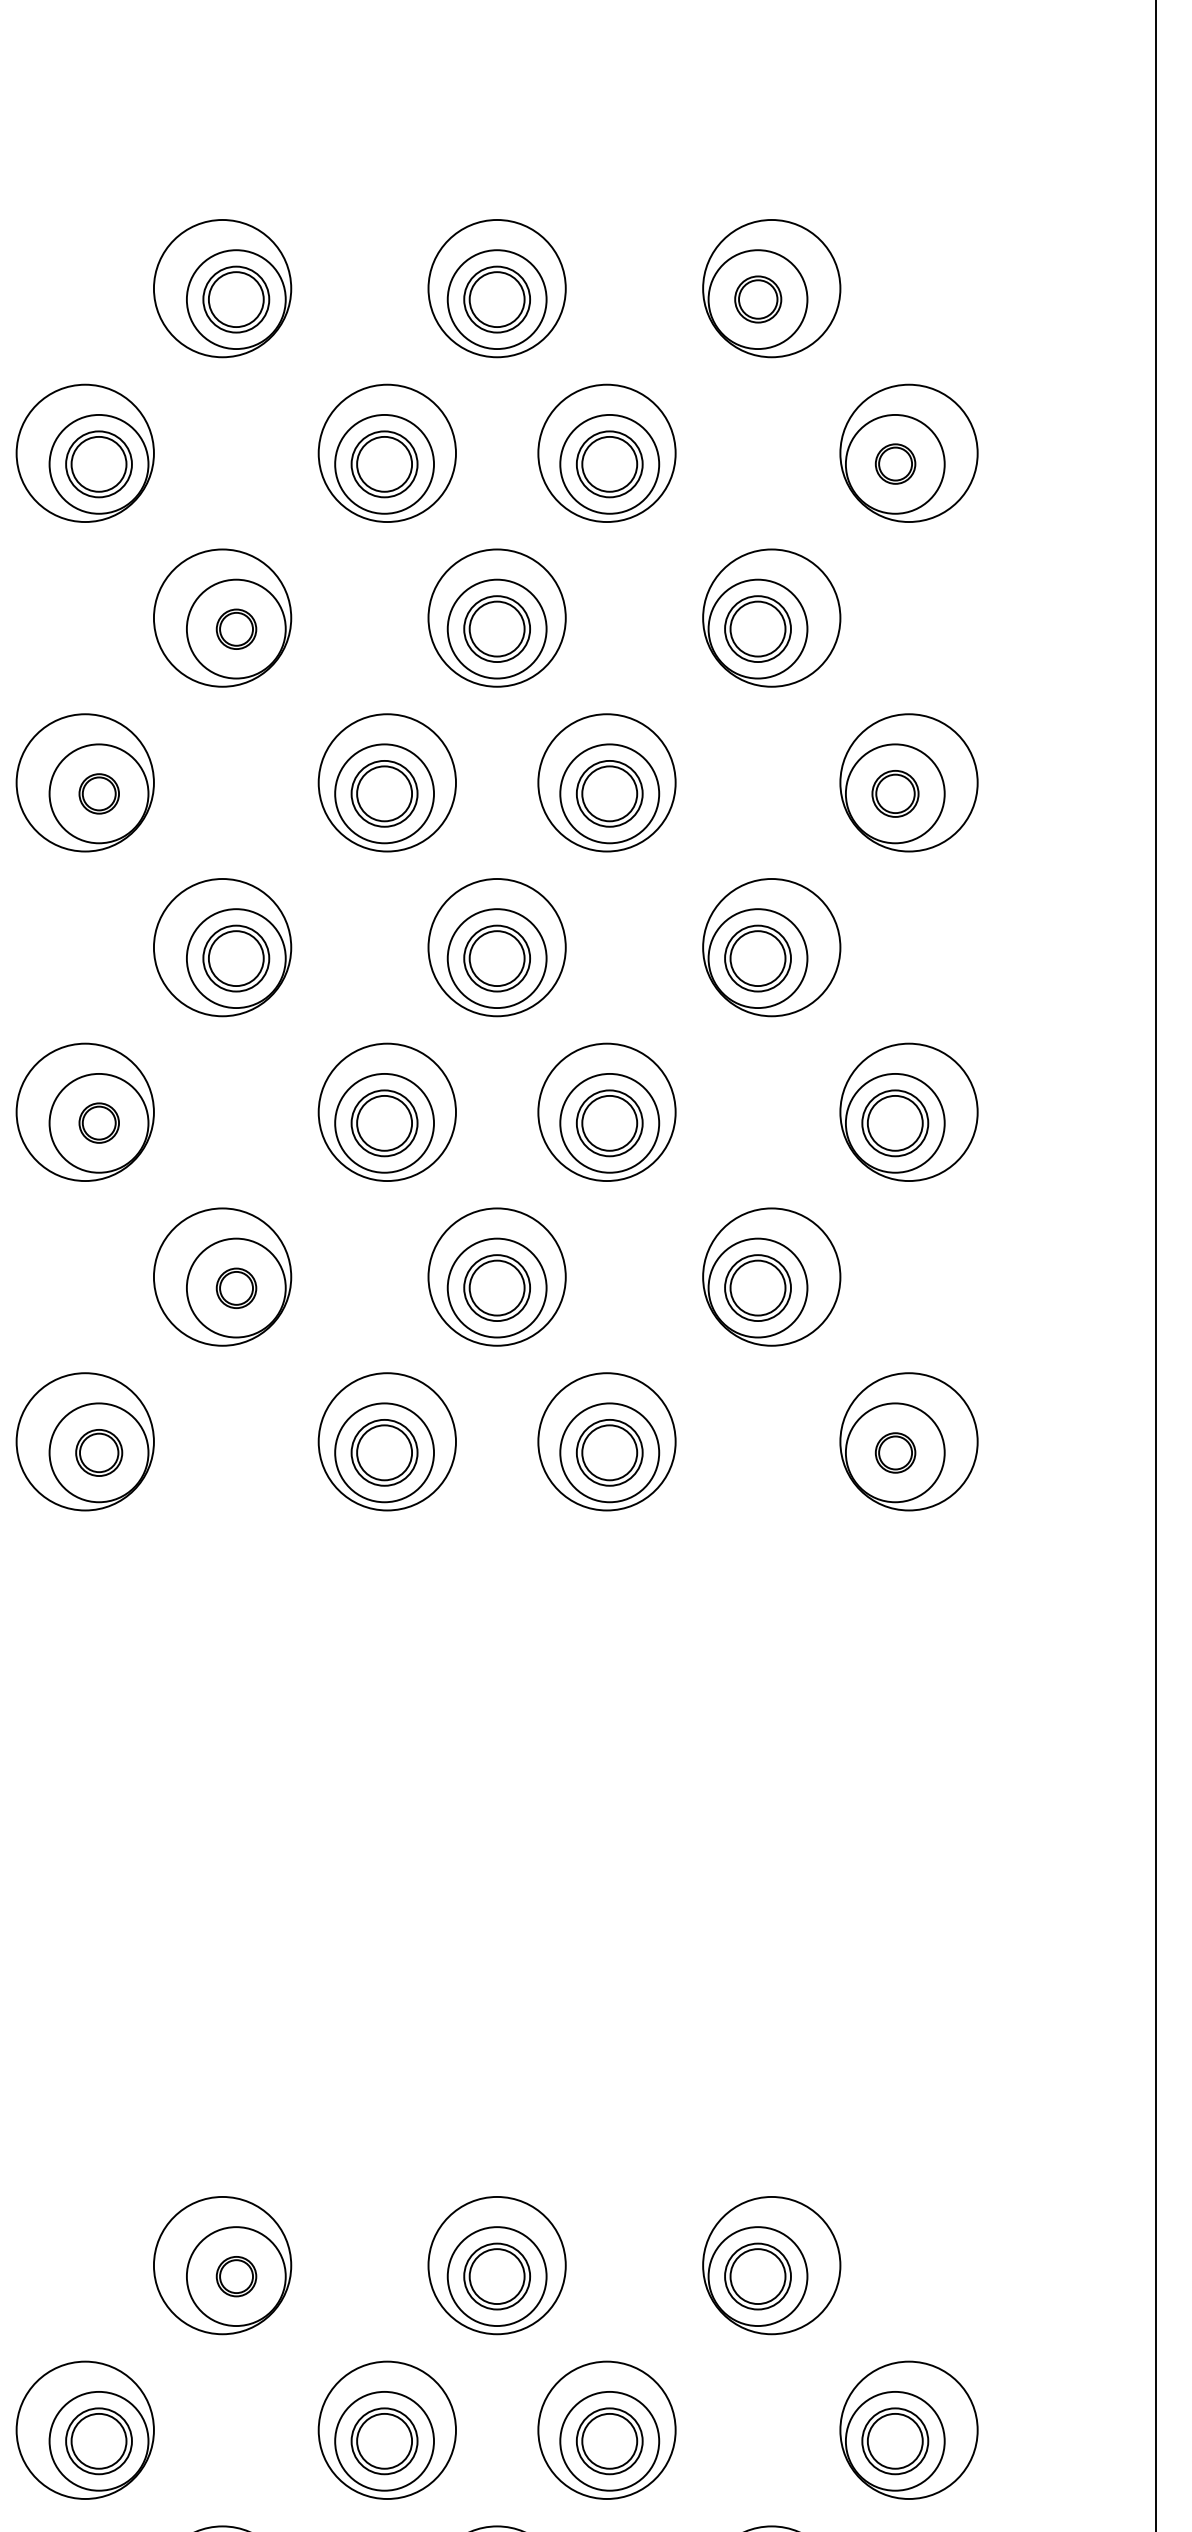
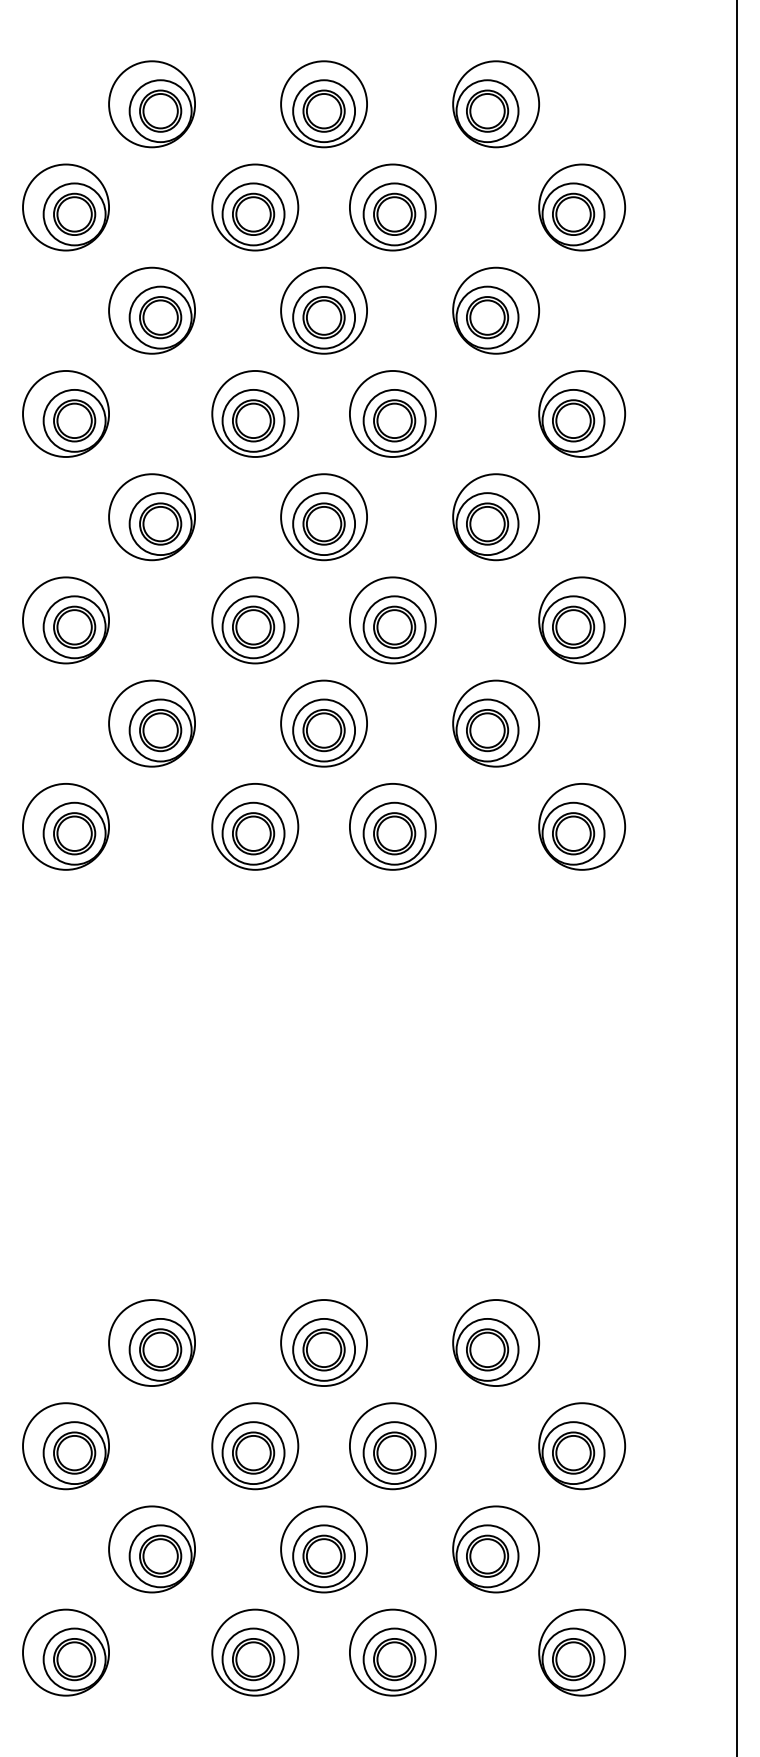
part: (757, 298) -> (487, 110), size x1.43
part: (895, 462) -> (573, 213), size x1.67
part: (236, 628) -> (160, 317), size x1.67
part: (98, 793) -> (74, 420), size x1.67
part: (895, 793) -> (573, 420), size x1.43
part: (98, 1122) -> (74, 626), size x1.67
part: (236, 1288) -> (160, 730), size x1.67
part: (98, 1452) -> (74, 833), size x1.43
part: (895, 1452) -> (573, 833), size x1.67
part: (236, 2275) -> (160, 1349), size x1.67

